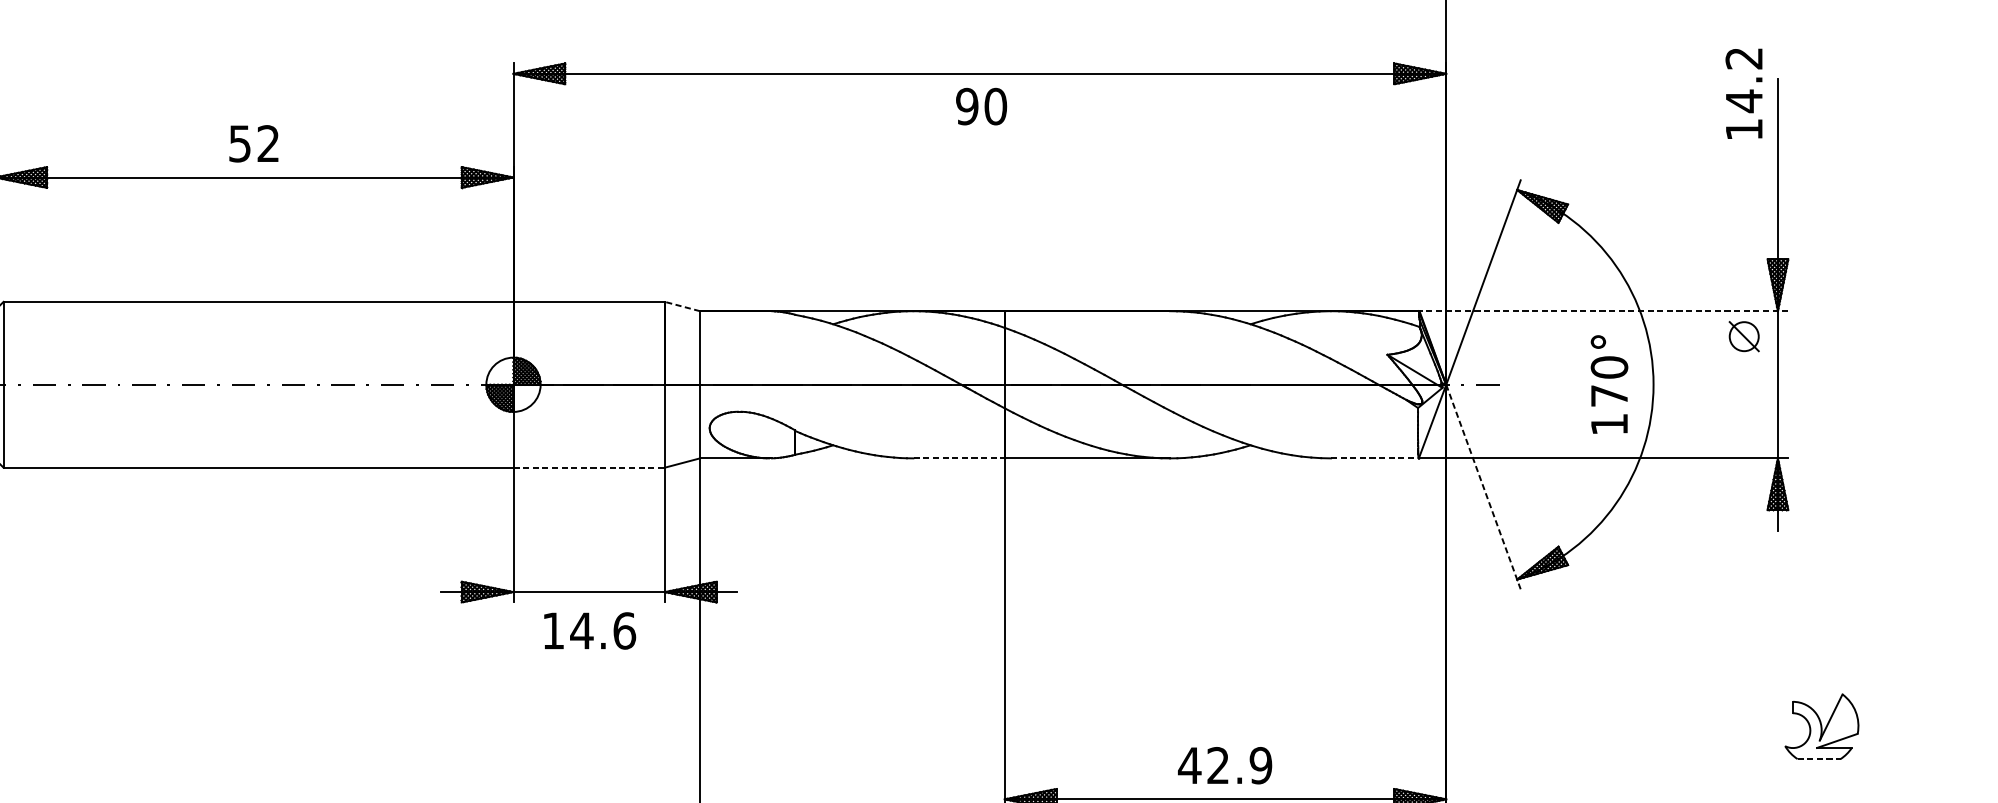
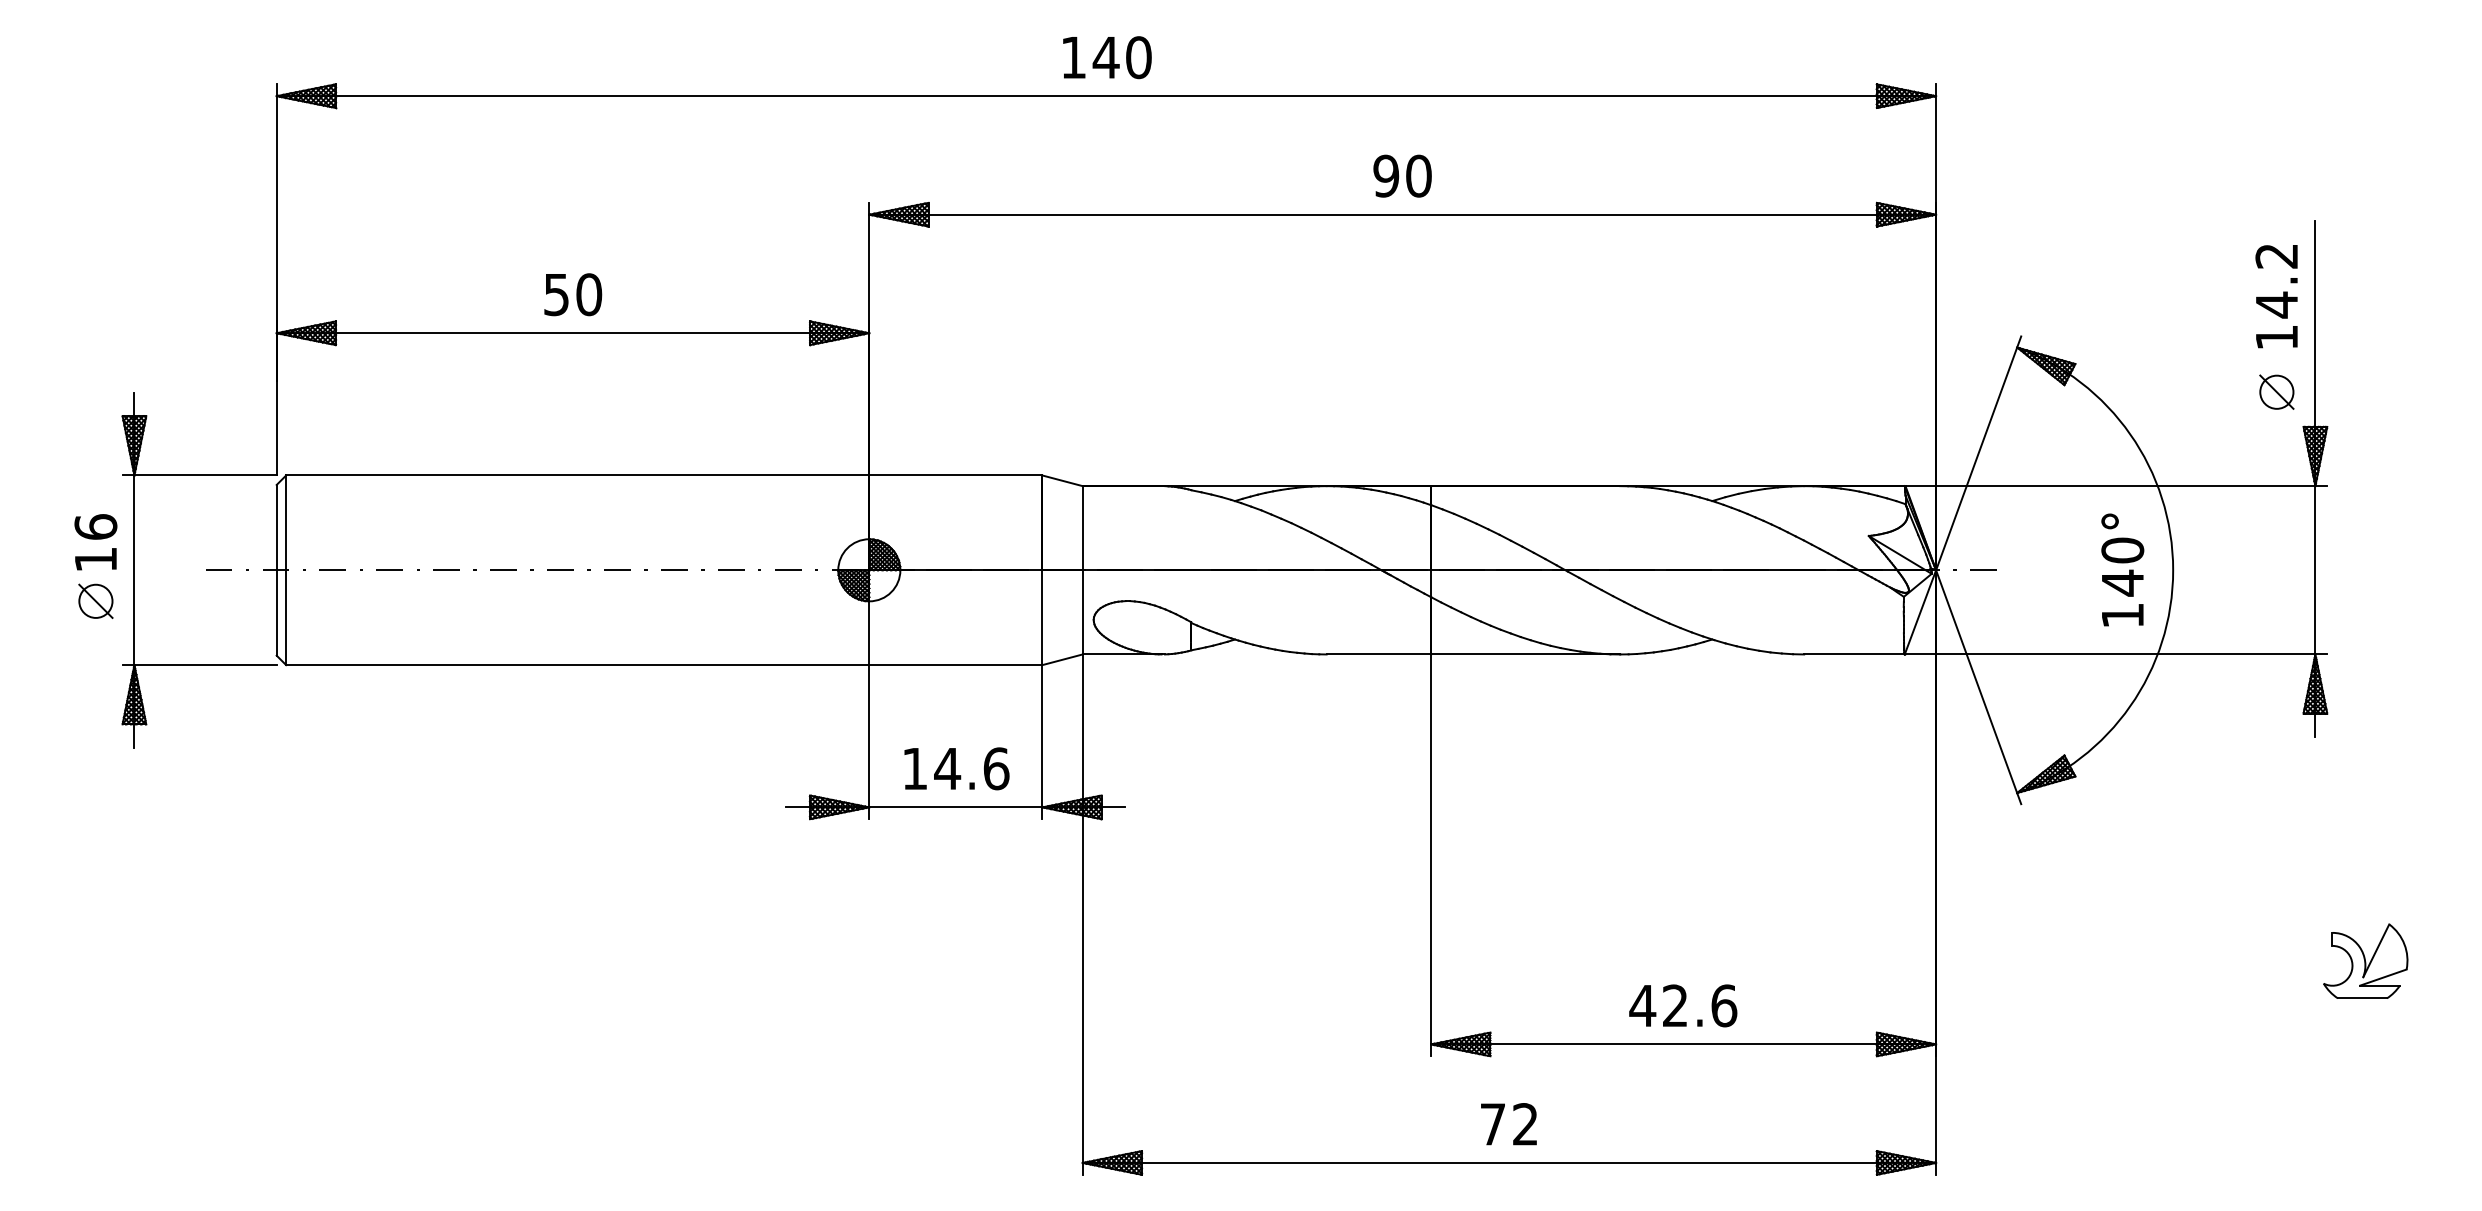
text: (1743, 93) -> (2276, 296), moved
text: (981, 106) -> (1402, 175), moved
text: (268, 143) -> (589, 294), 52 -> 50
line: (682, 306) -> (1062, 480), dashed -> solid
line: (1604, 311) -> (2116, 486), dashed -> solid
part: (1743, 335) -> (2276, 391), moved
text: (1609, 395) -> (2122, 582), 170° -> 140°
line: (959, 458) -> (1379, 654), dashed -> solid
line: (1374, 458) -> (1854, 654), dashed -> solid
line: (588, 468) -> (955, 665), dashed -> solid
line: (1483, 487) -> (1978, 687), dashed -> solid
text: (589, 630) -> (956, 768), moved
line: (1819, 759) -> (2362, 998), dashed -> solid
text: (1261, 765) -> (1724, 1005), 42.9 -> 42.6

